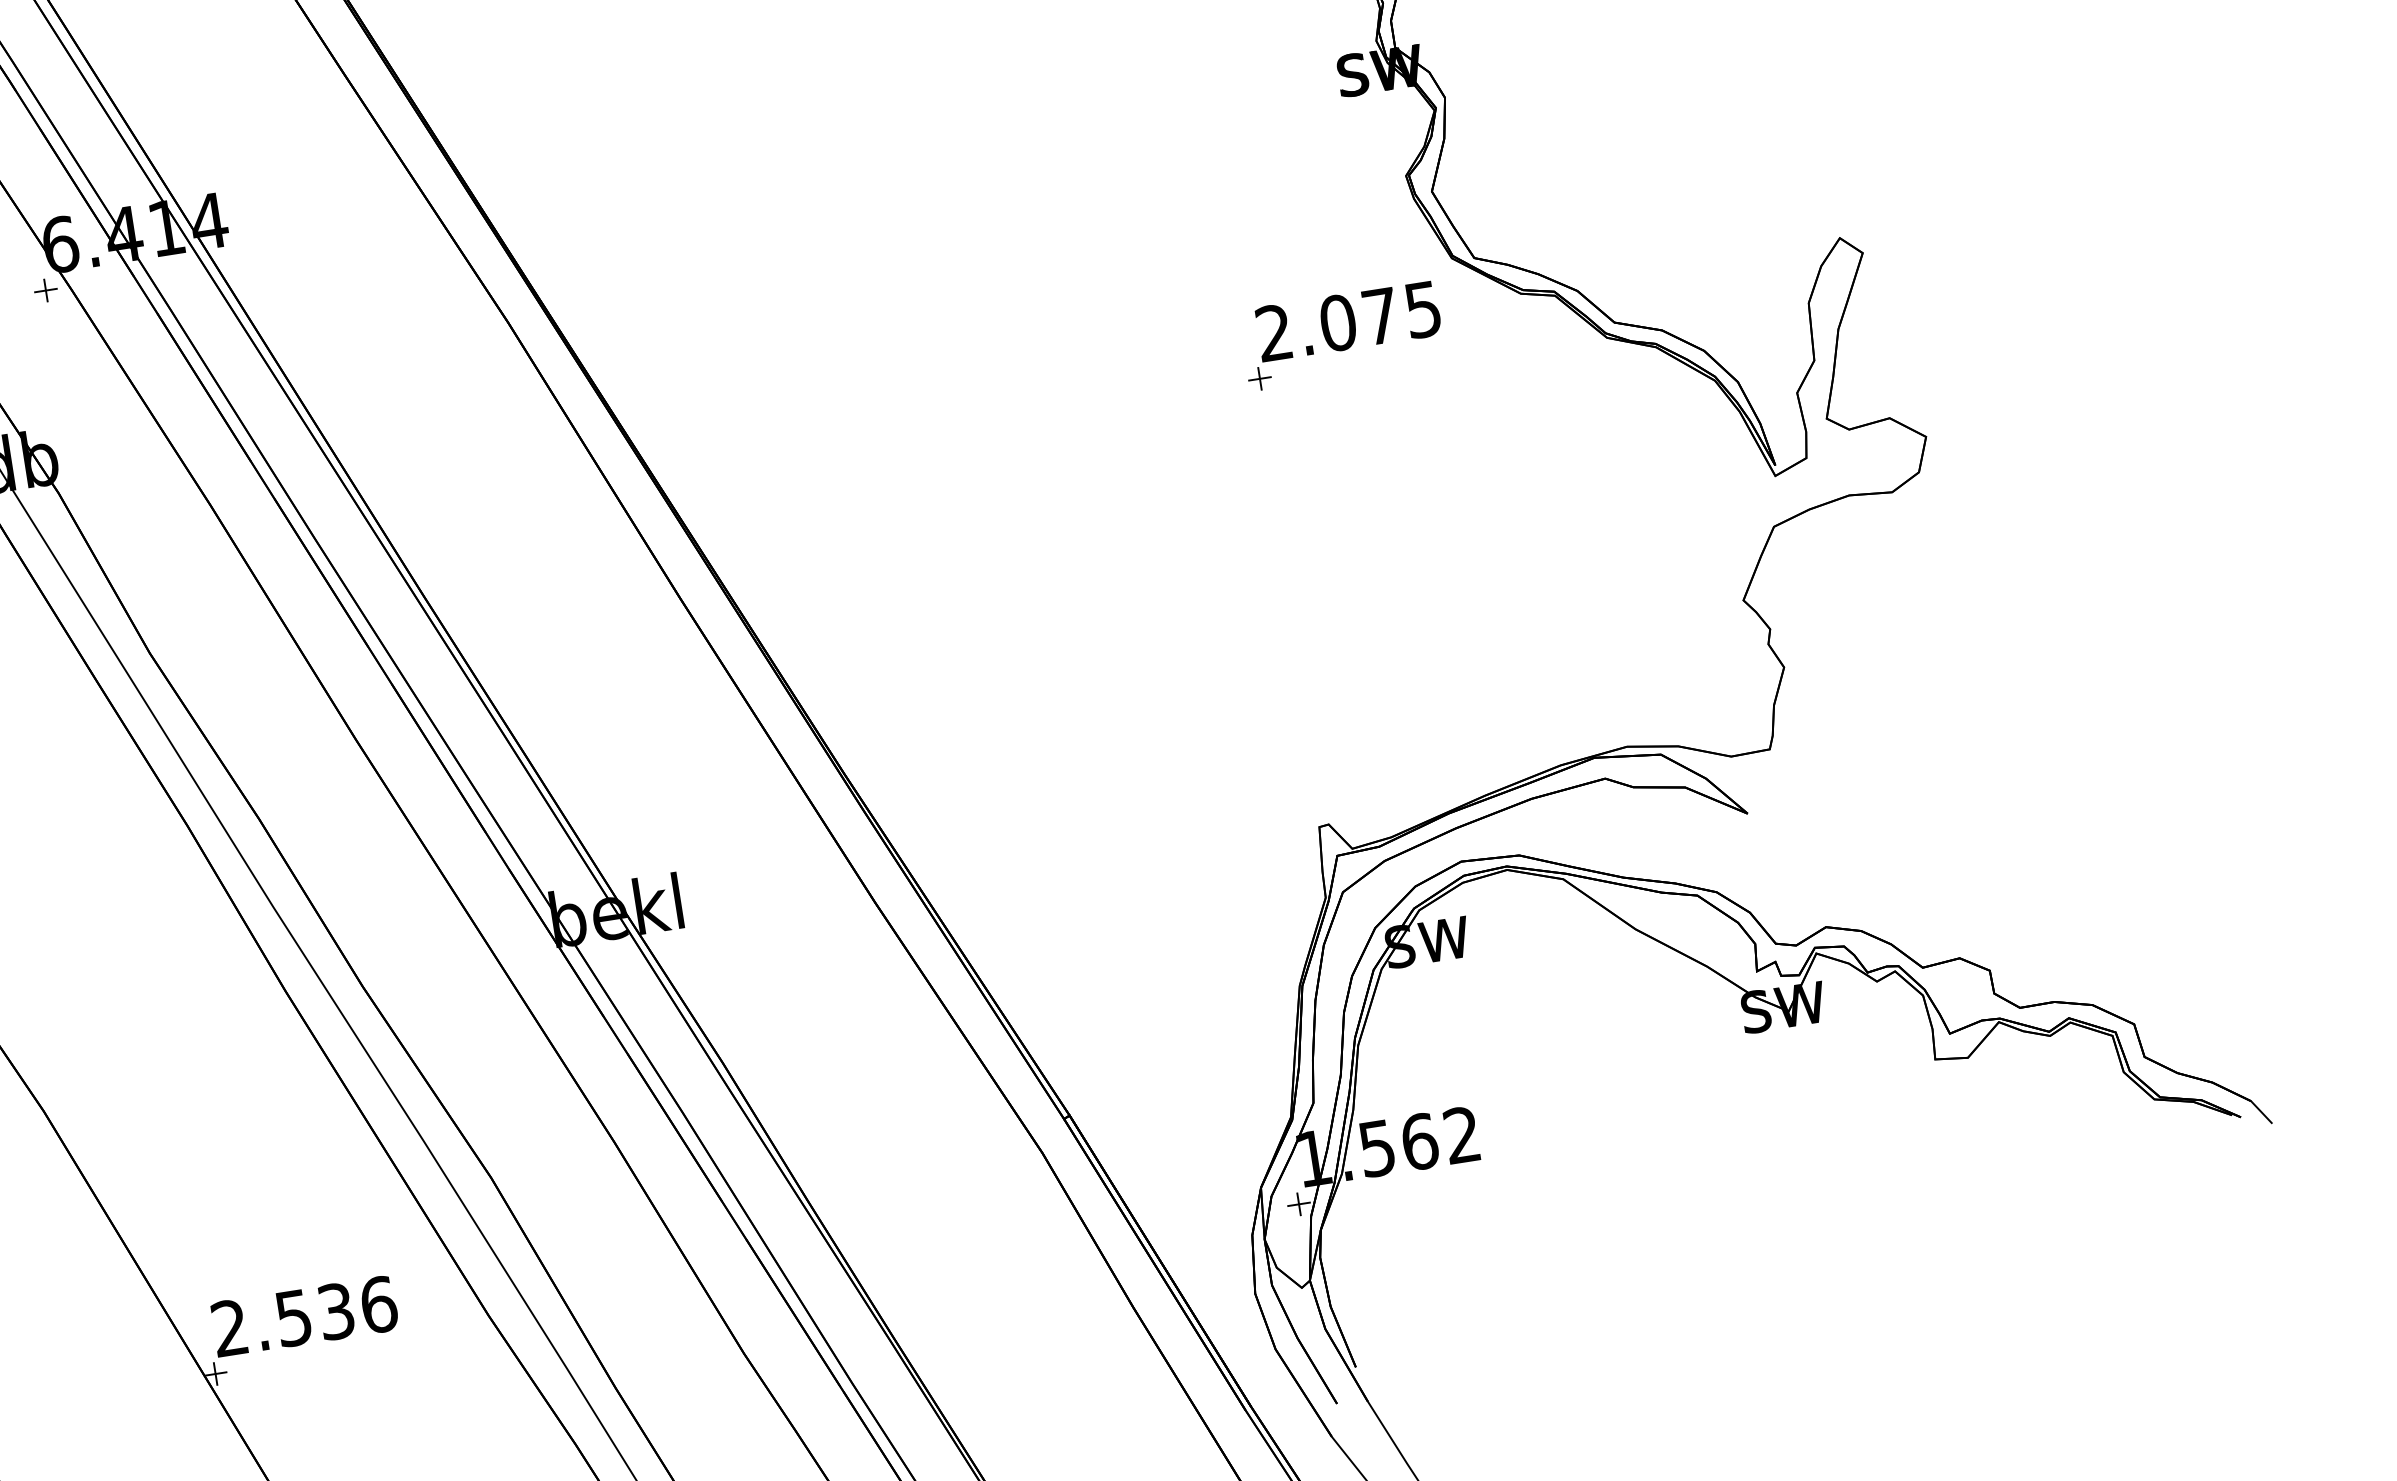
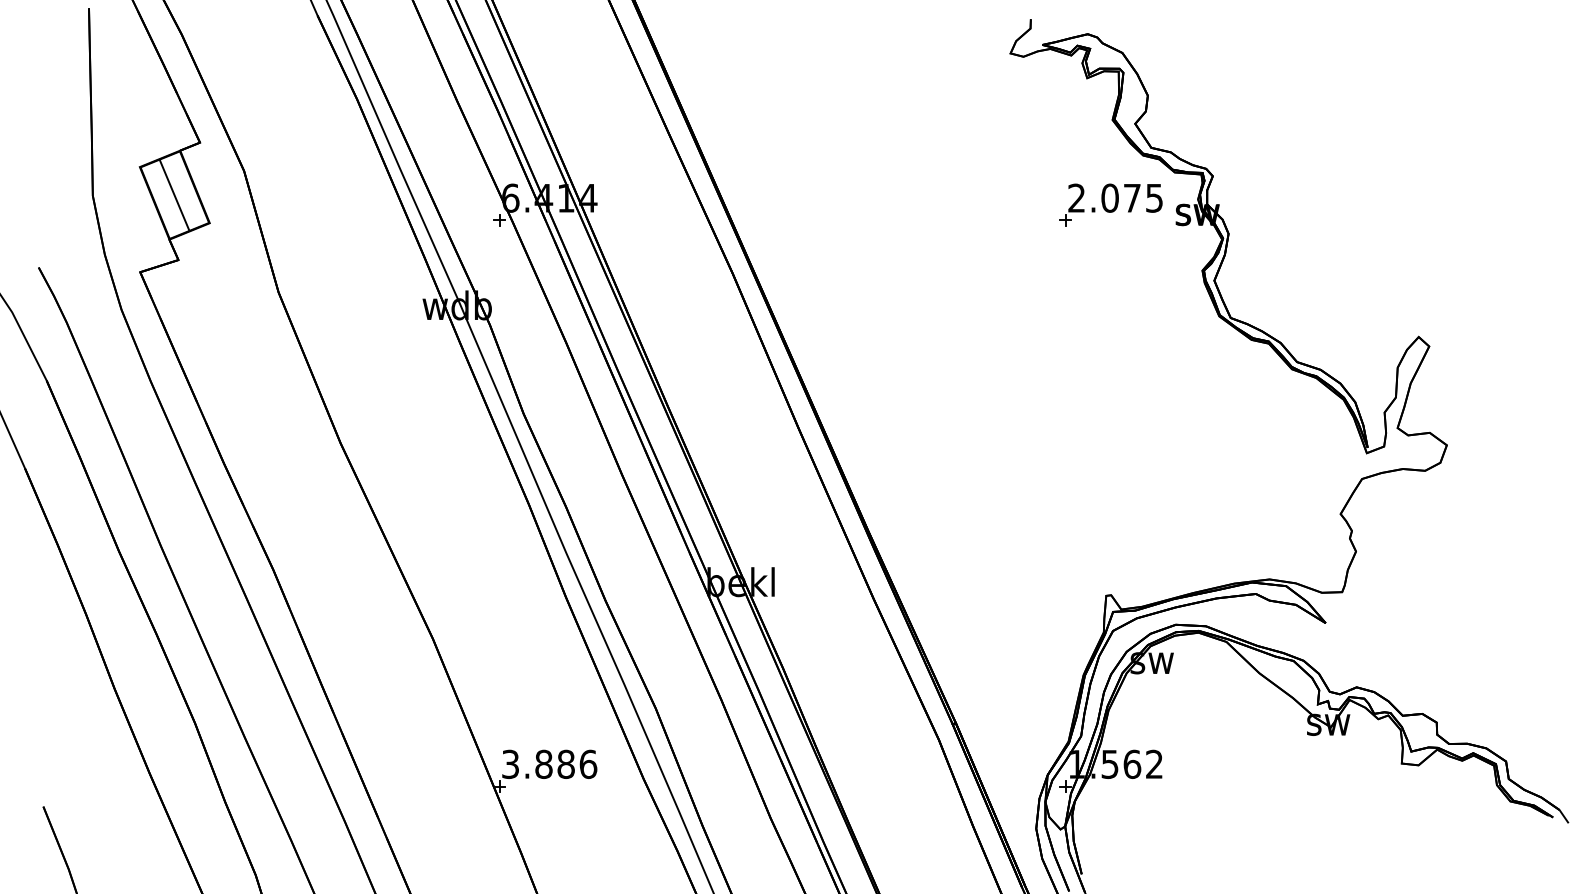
part: (1340, 334) -> (1110, 204), moved
text: (283, 1318) -> (538, 763), 2.536 -> 3.886

